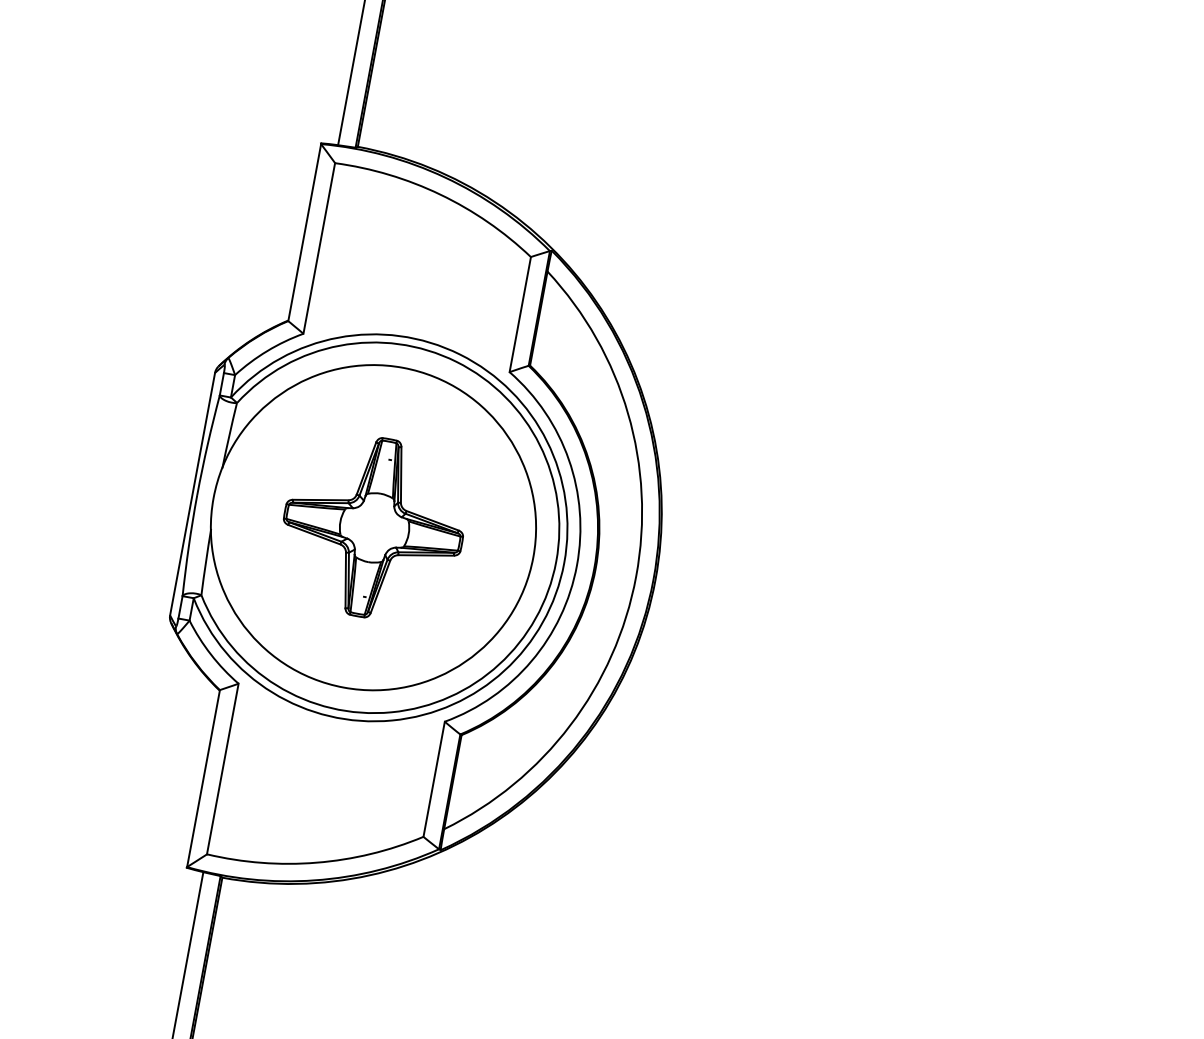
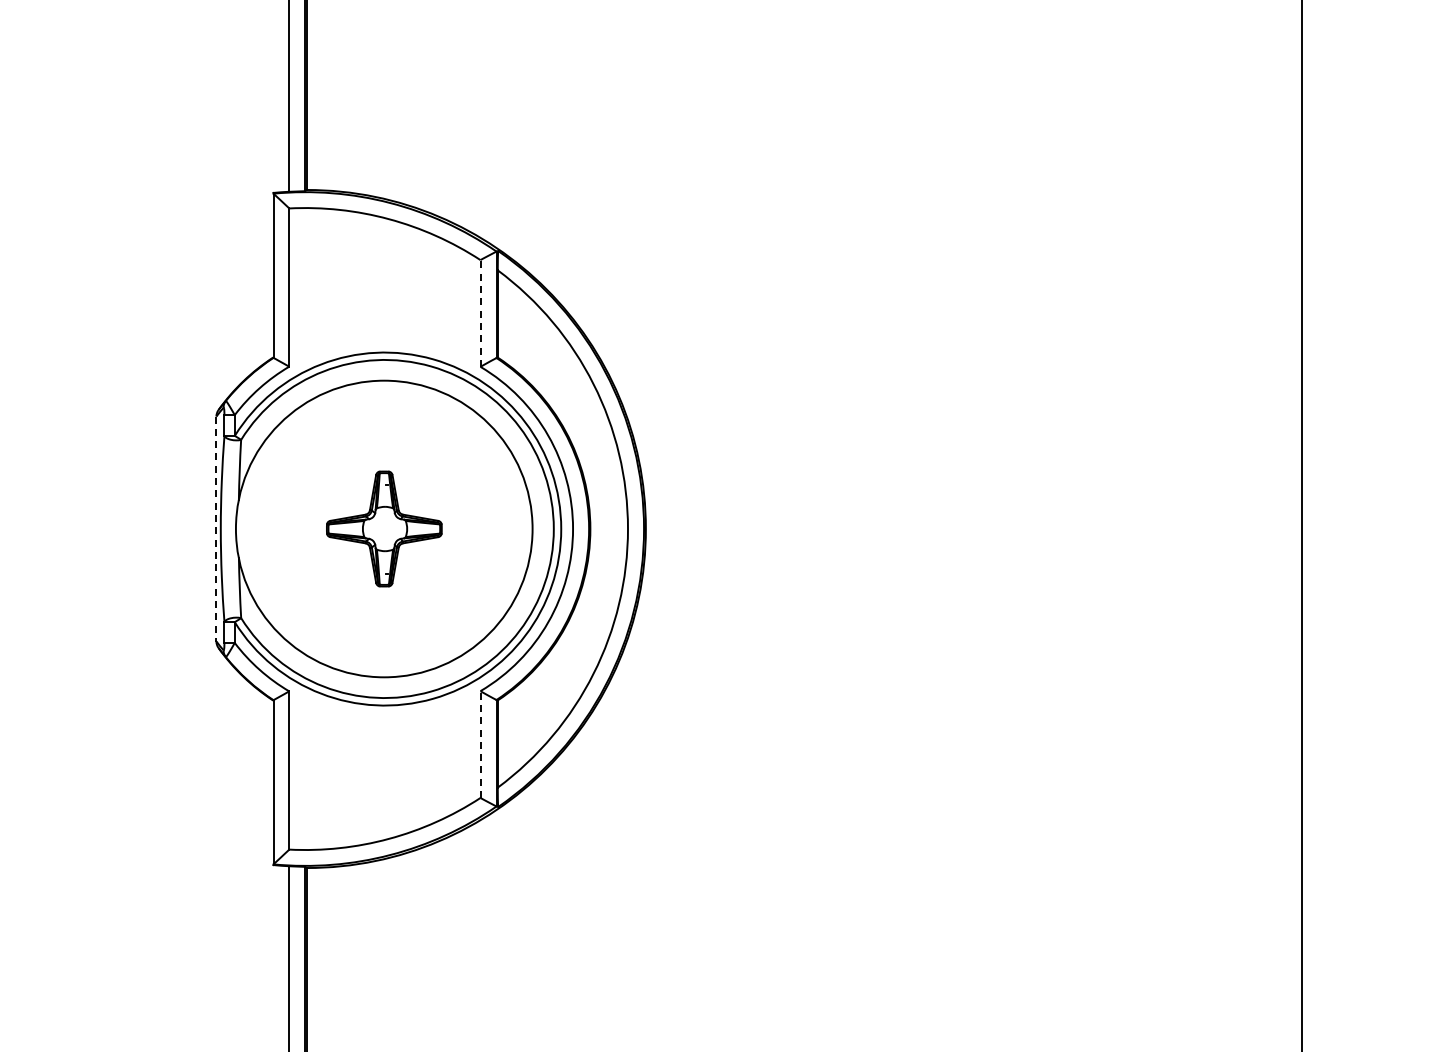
line: (520, 313) -> (480, 312), solid -> dashed
line: (192, 494) -> (216, 529), solid -> dashed
part: (373, 527) -> (384, 528), size x0.7
line: (434, 779) -> (480, 744), solid -> dashed

